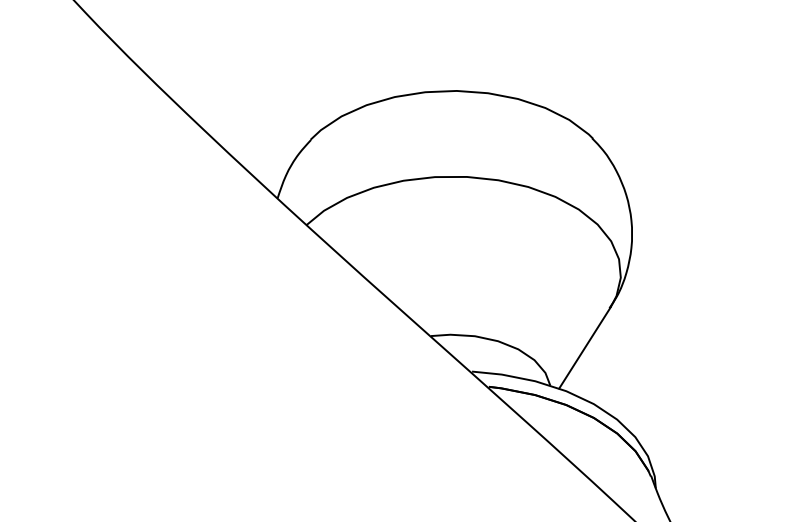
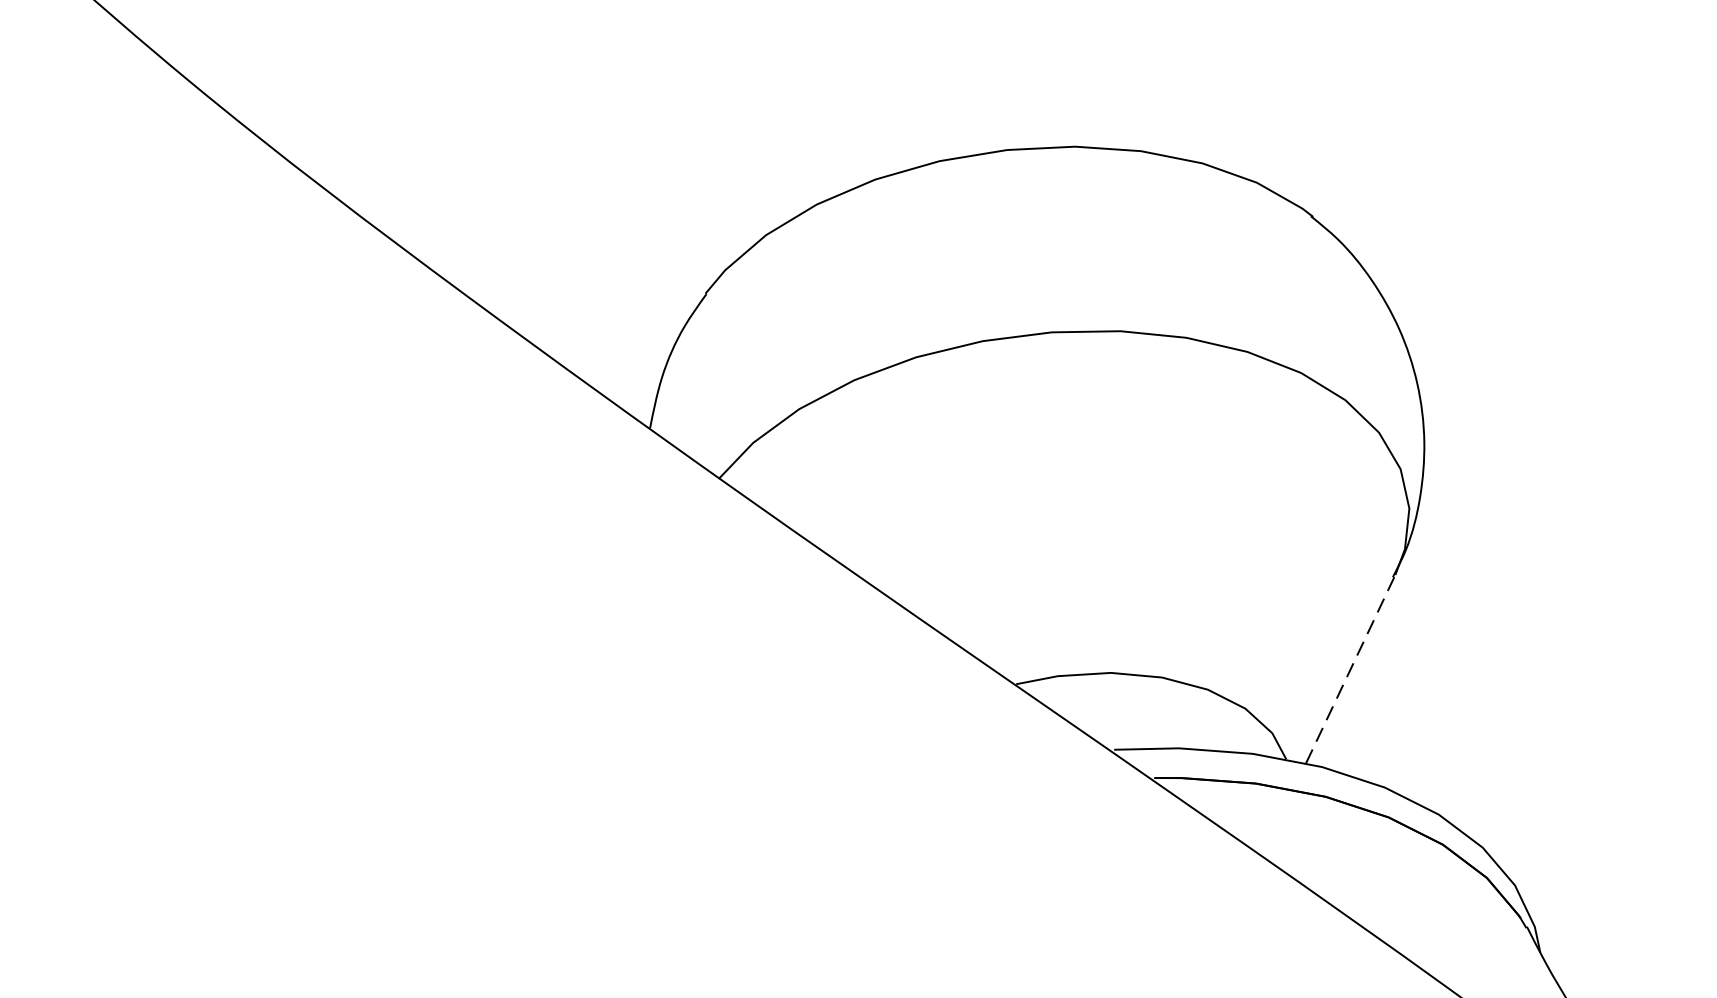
line: (585, 347) -> (1351, 667), solid -> dashed

